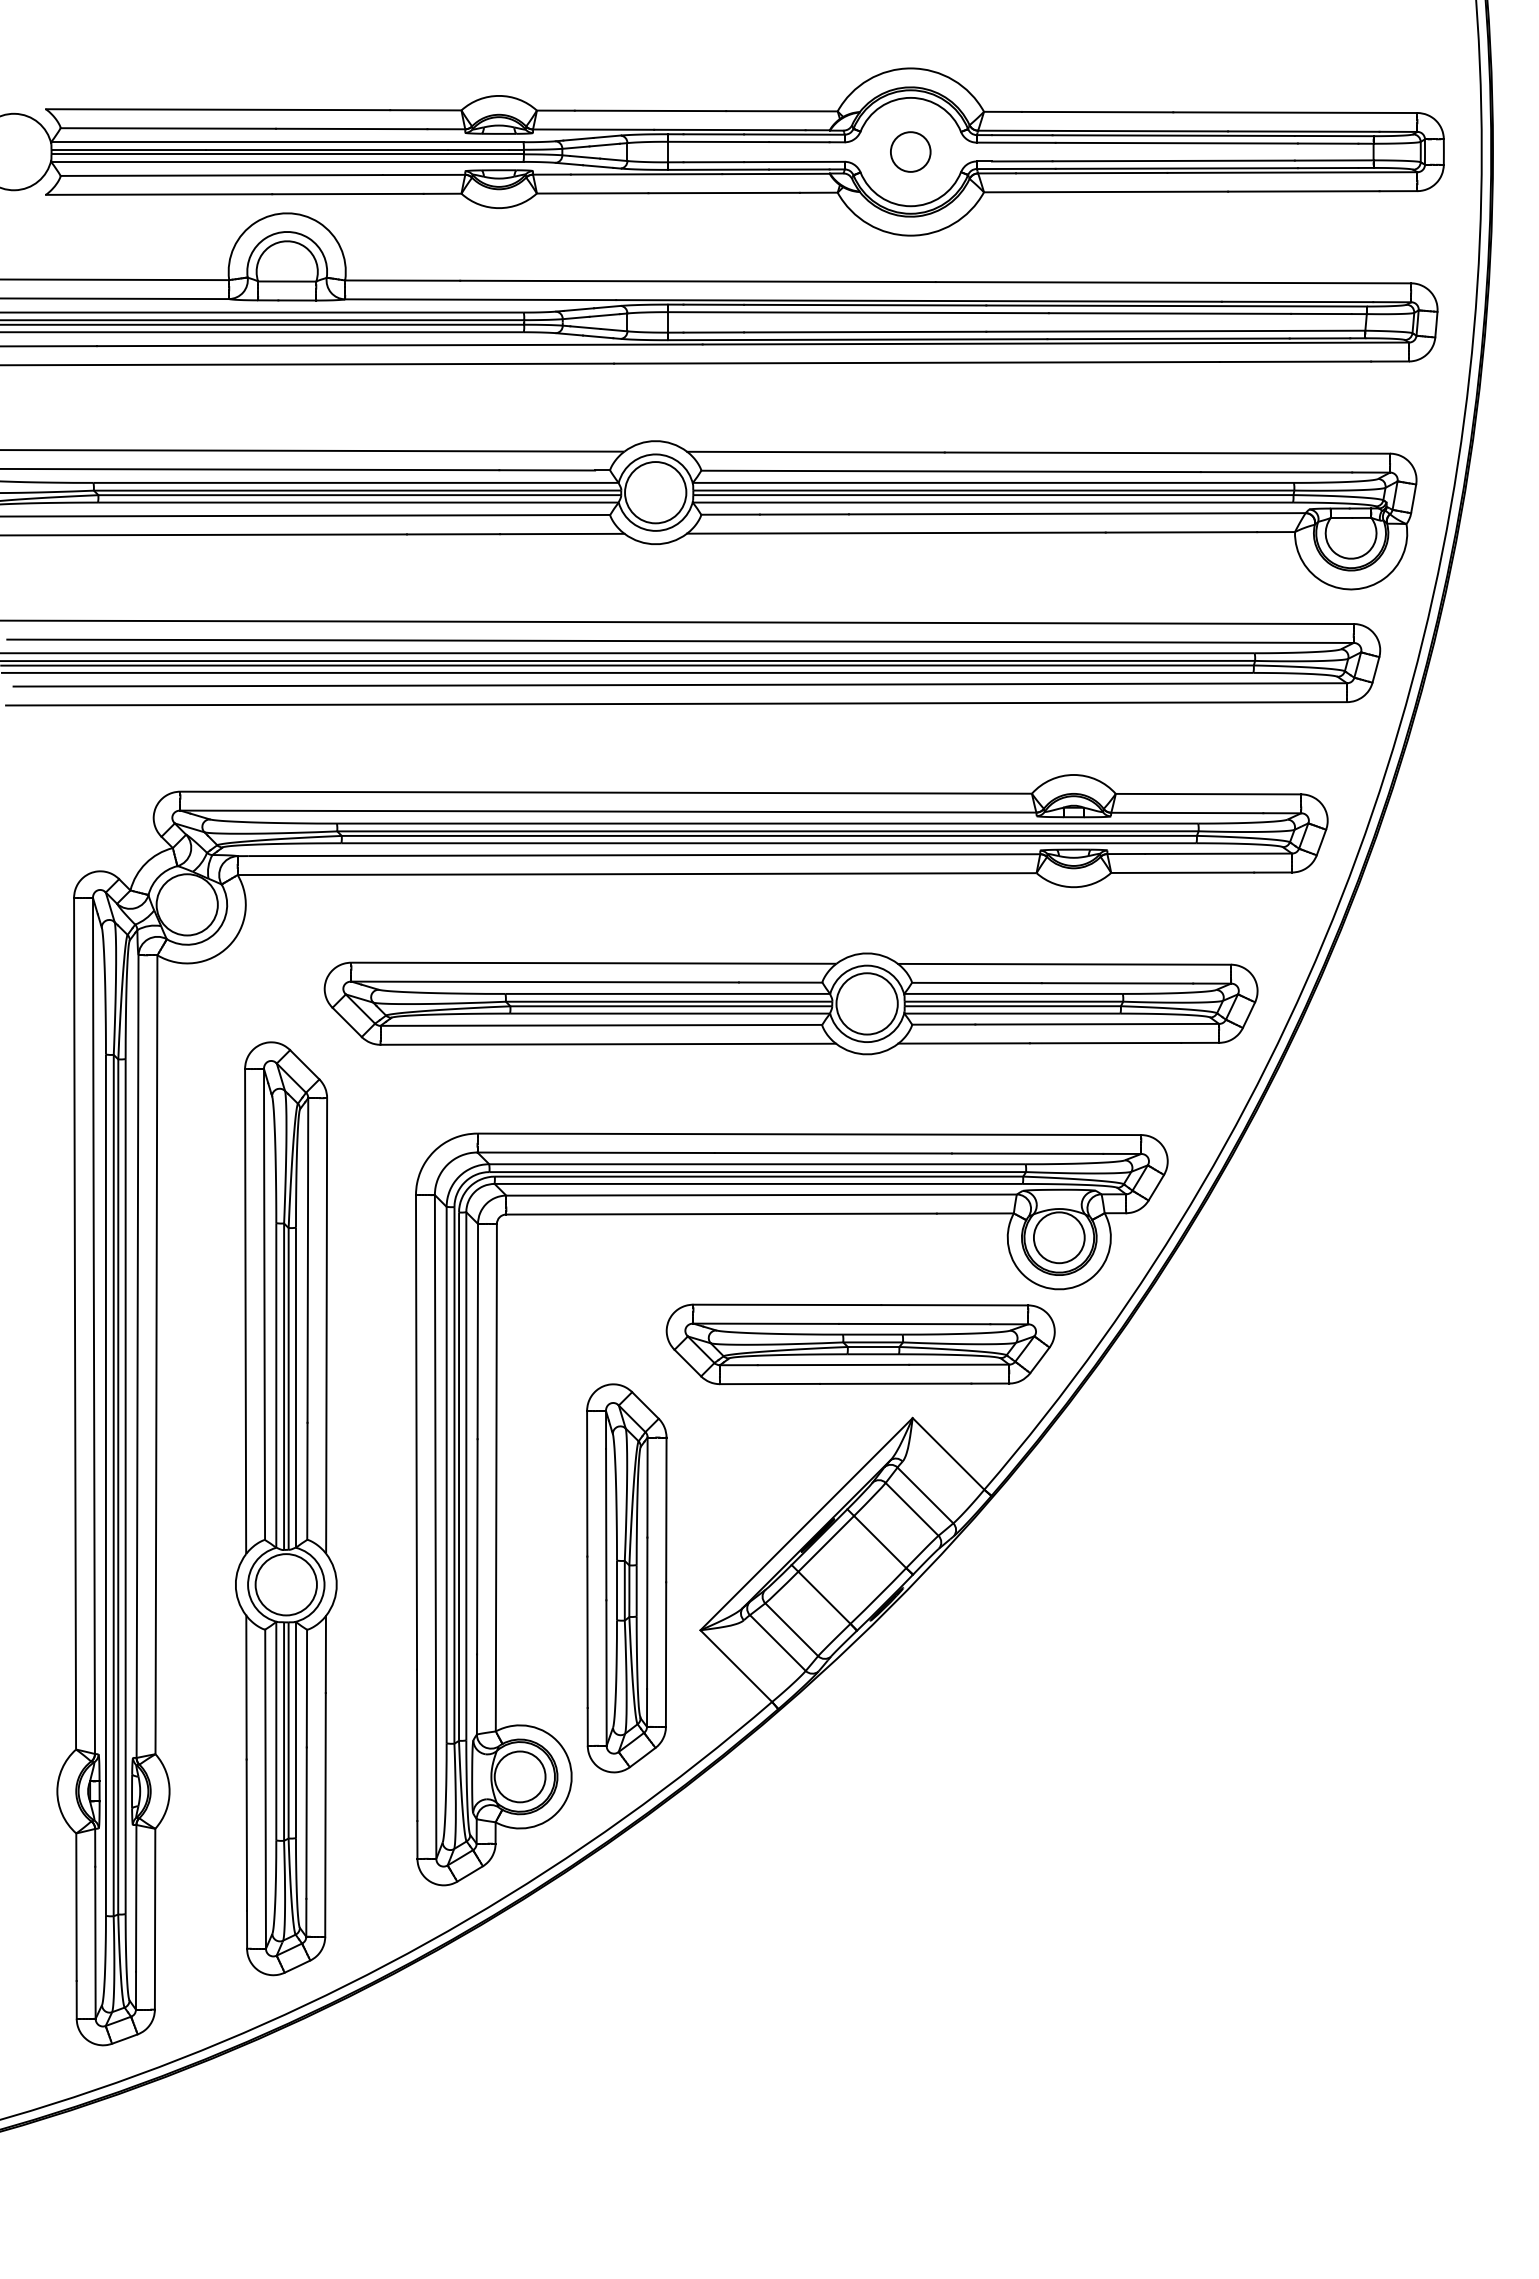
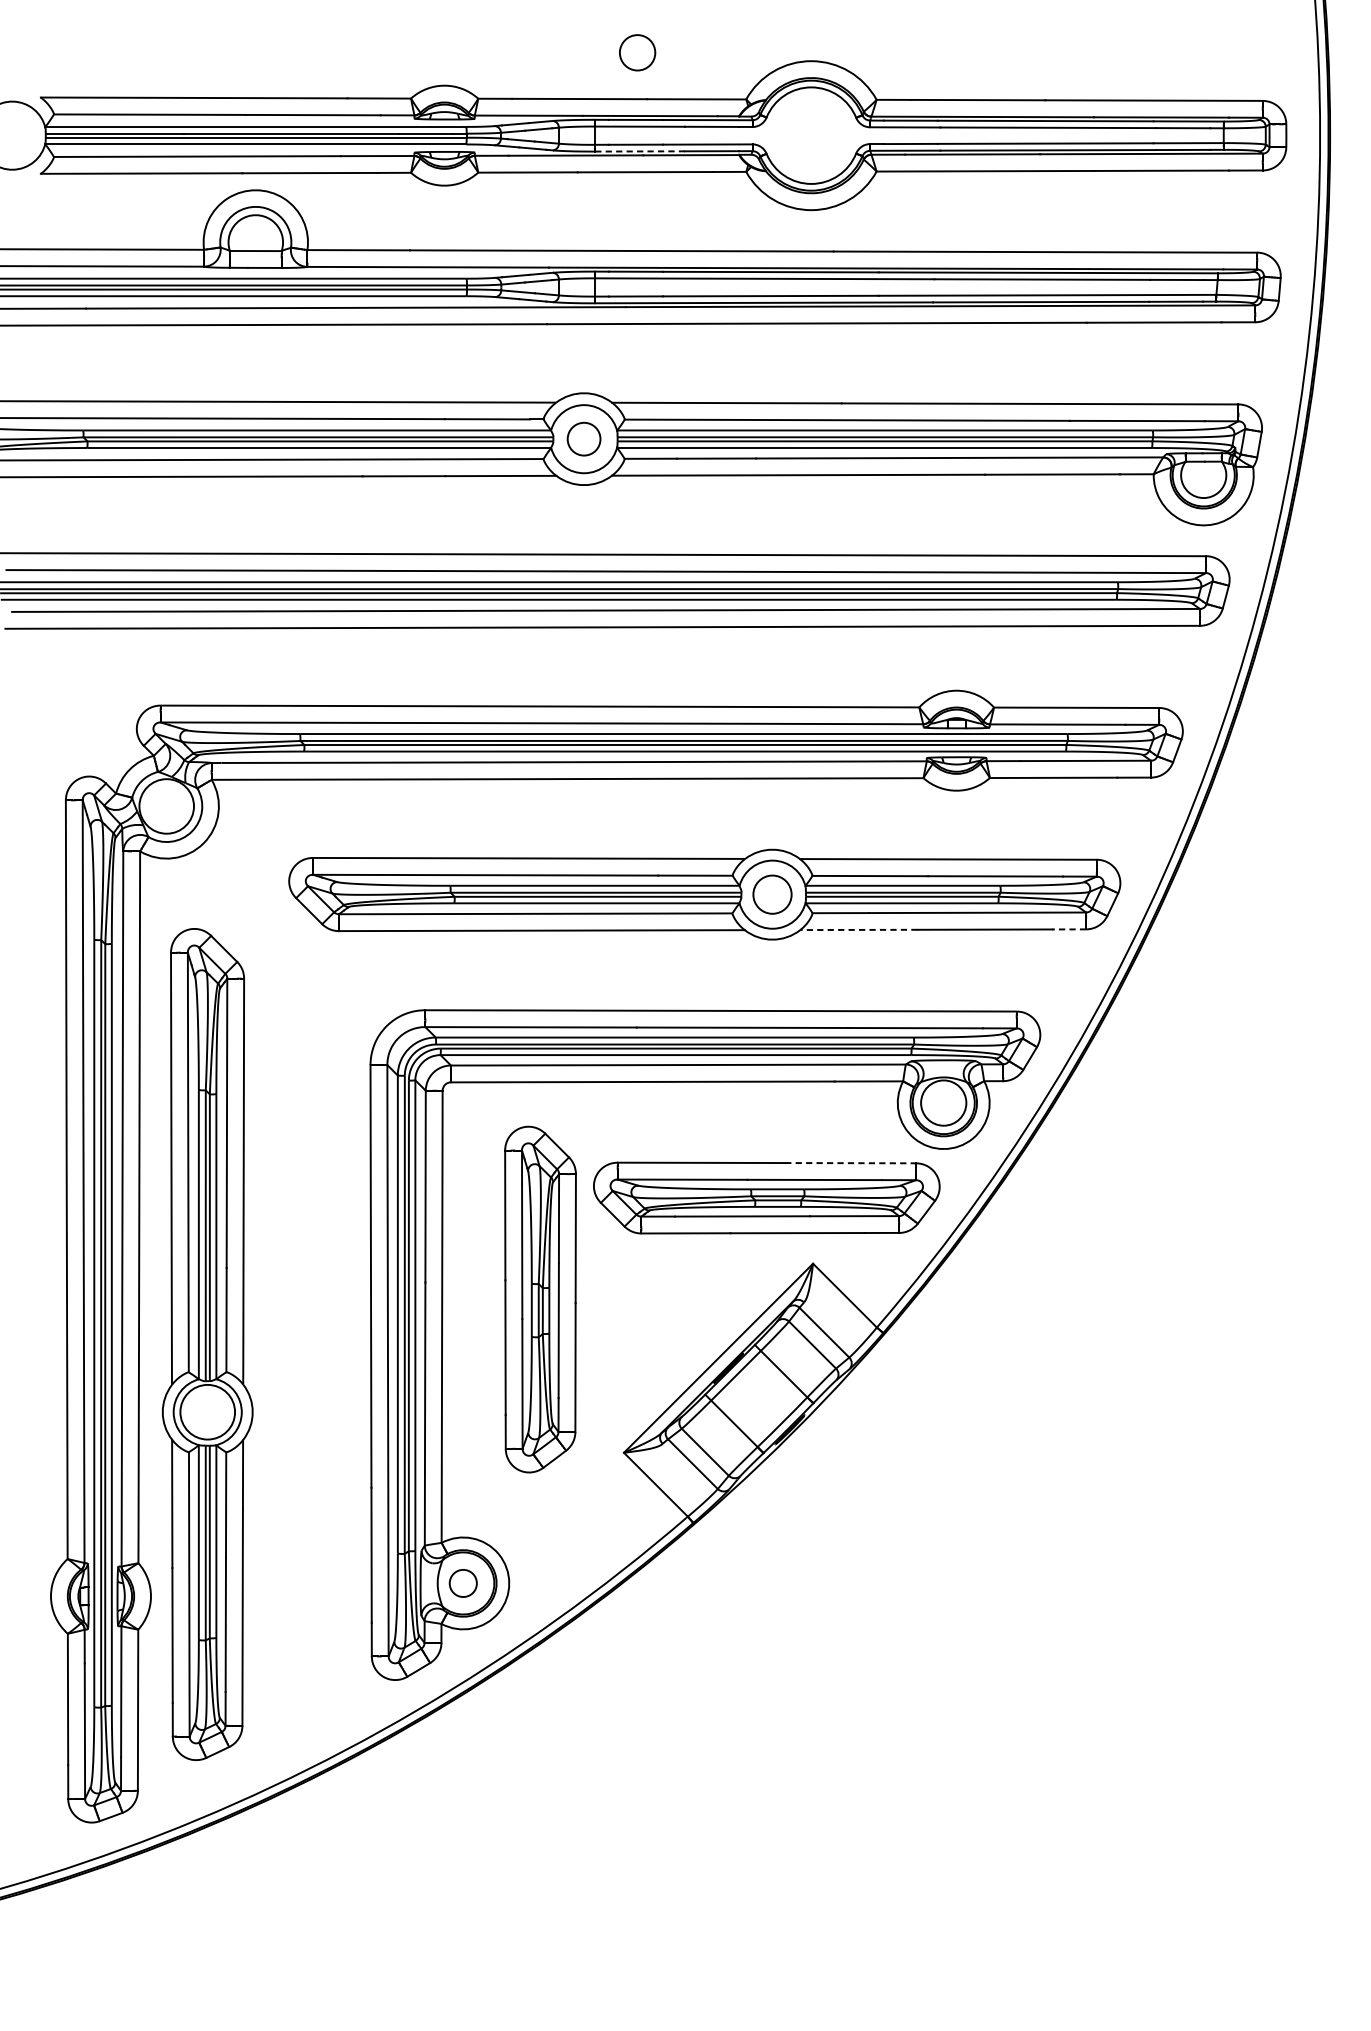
circle: (910, 151) -> (637, 52), moved
line: (718, 169) -> (640, 151), solid -> dashed
circle: (655, 492) -> (583, 439), size x0.6
circle: (866, 1003) -> (771, 894), size x0.7
line: (1200, 1042) -> (1069, 929), solid -> dashed
line: (964, 1043) -> (859, 929), solid -> dashed
line: (955, 1305) -> (851, 1163), solid -> dashed
part: (286, 1508) -> (207, 1344), moved
part: (626, 1578) -> (540, 1299), moved
circle: (519, 1776) -> (462, 1583), size x0.6

